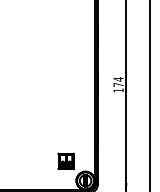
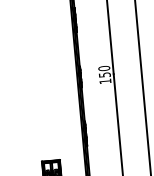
text: (118, 81) -> (104, 71), 174 -> 150

